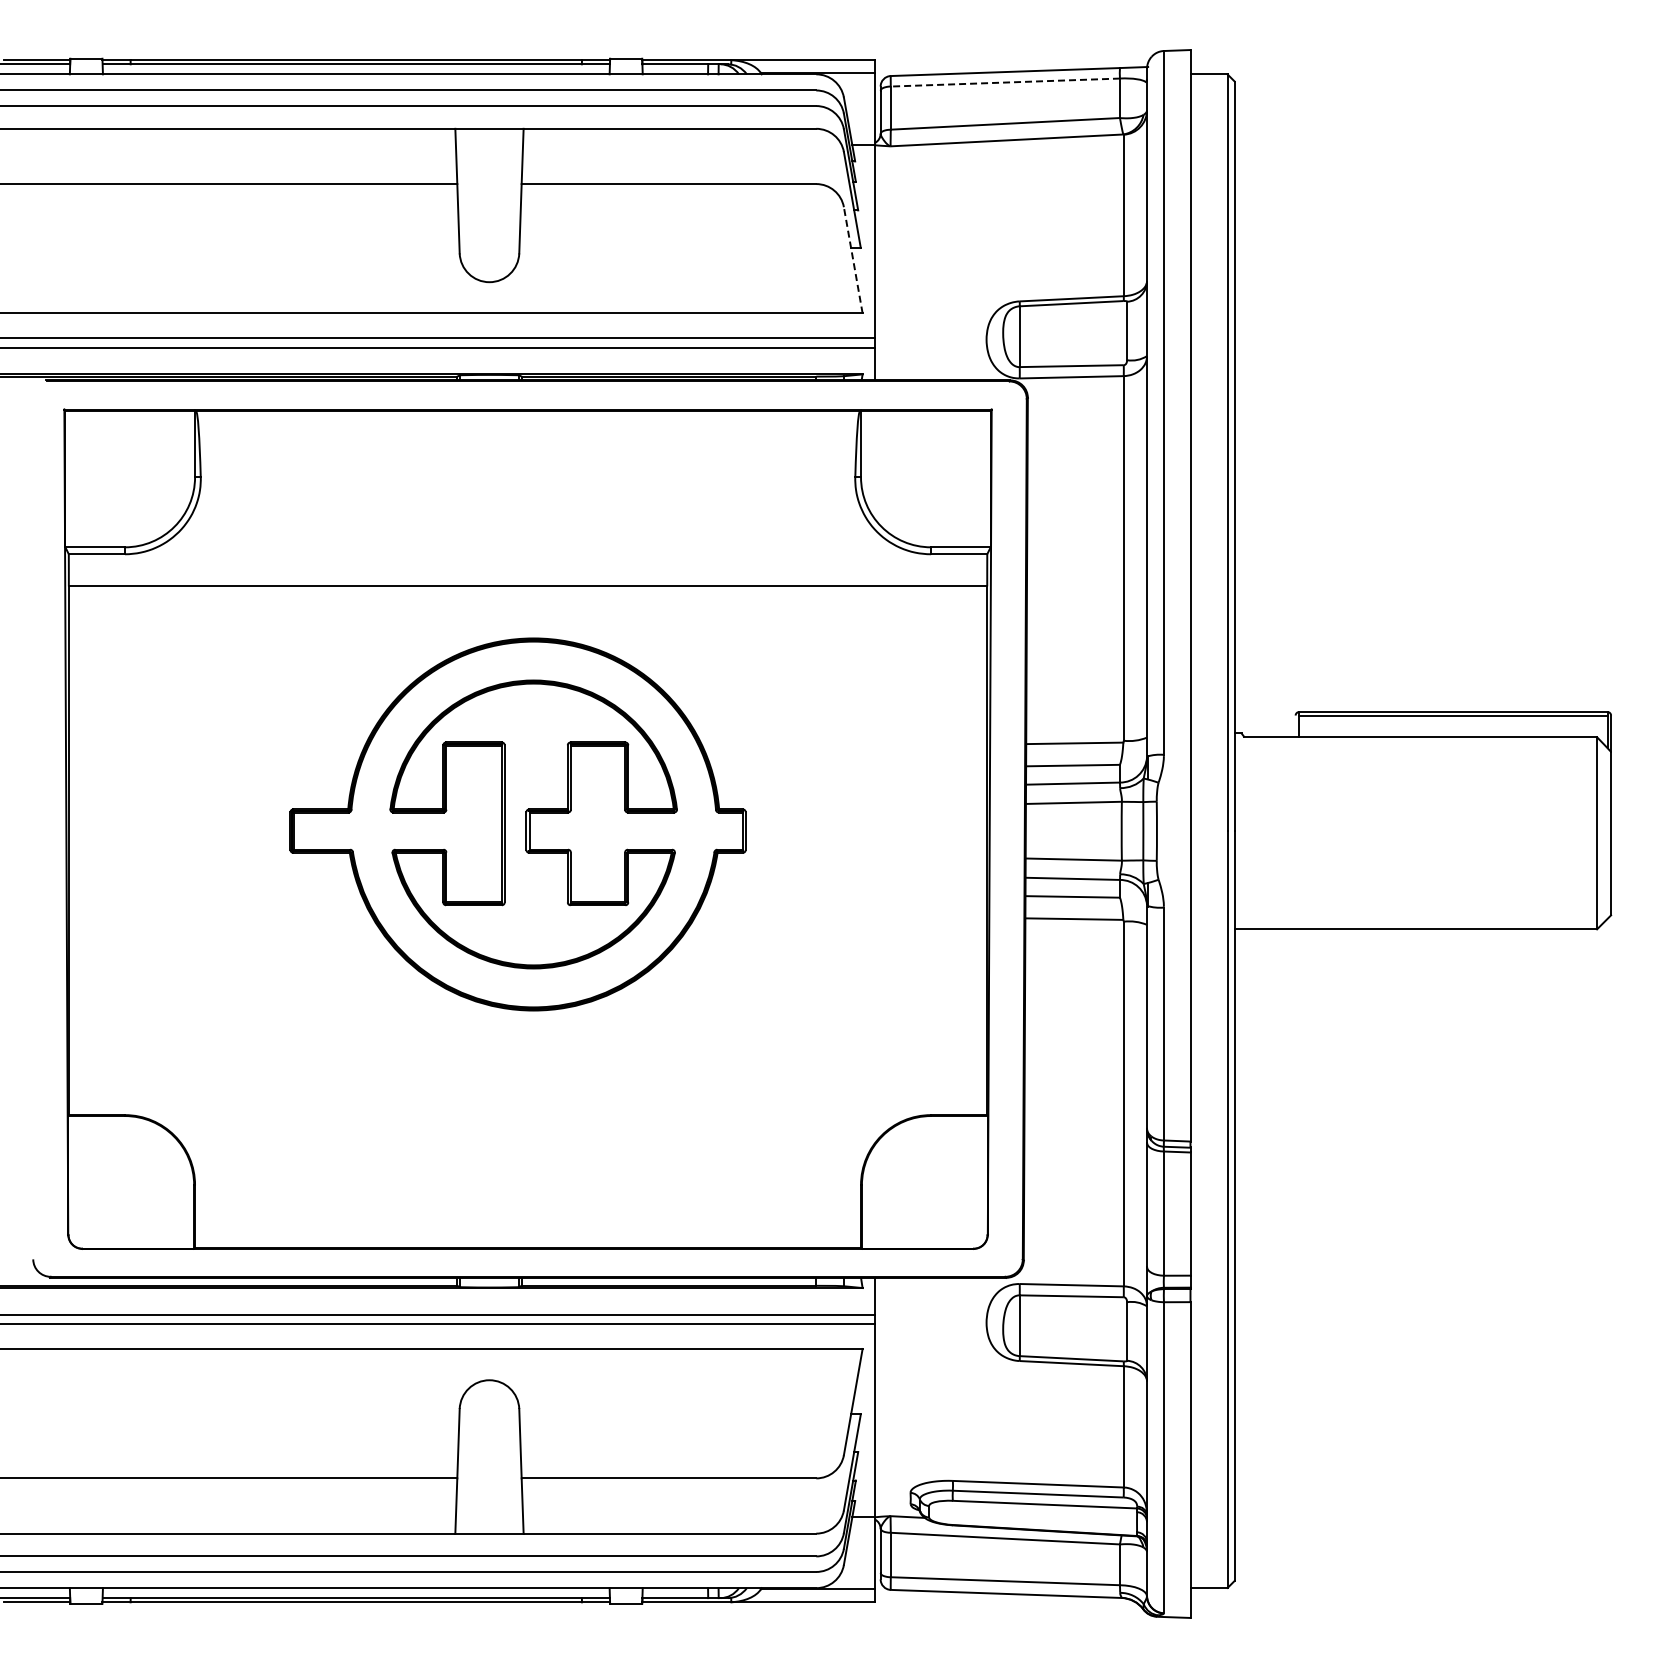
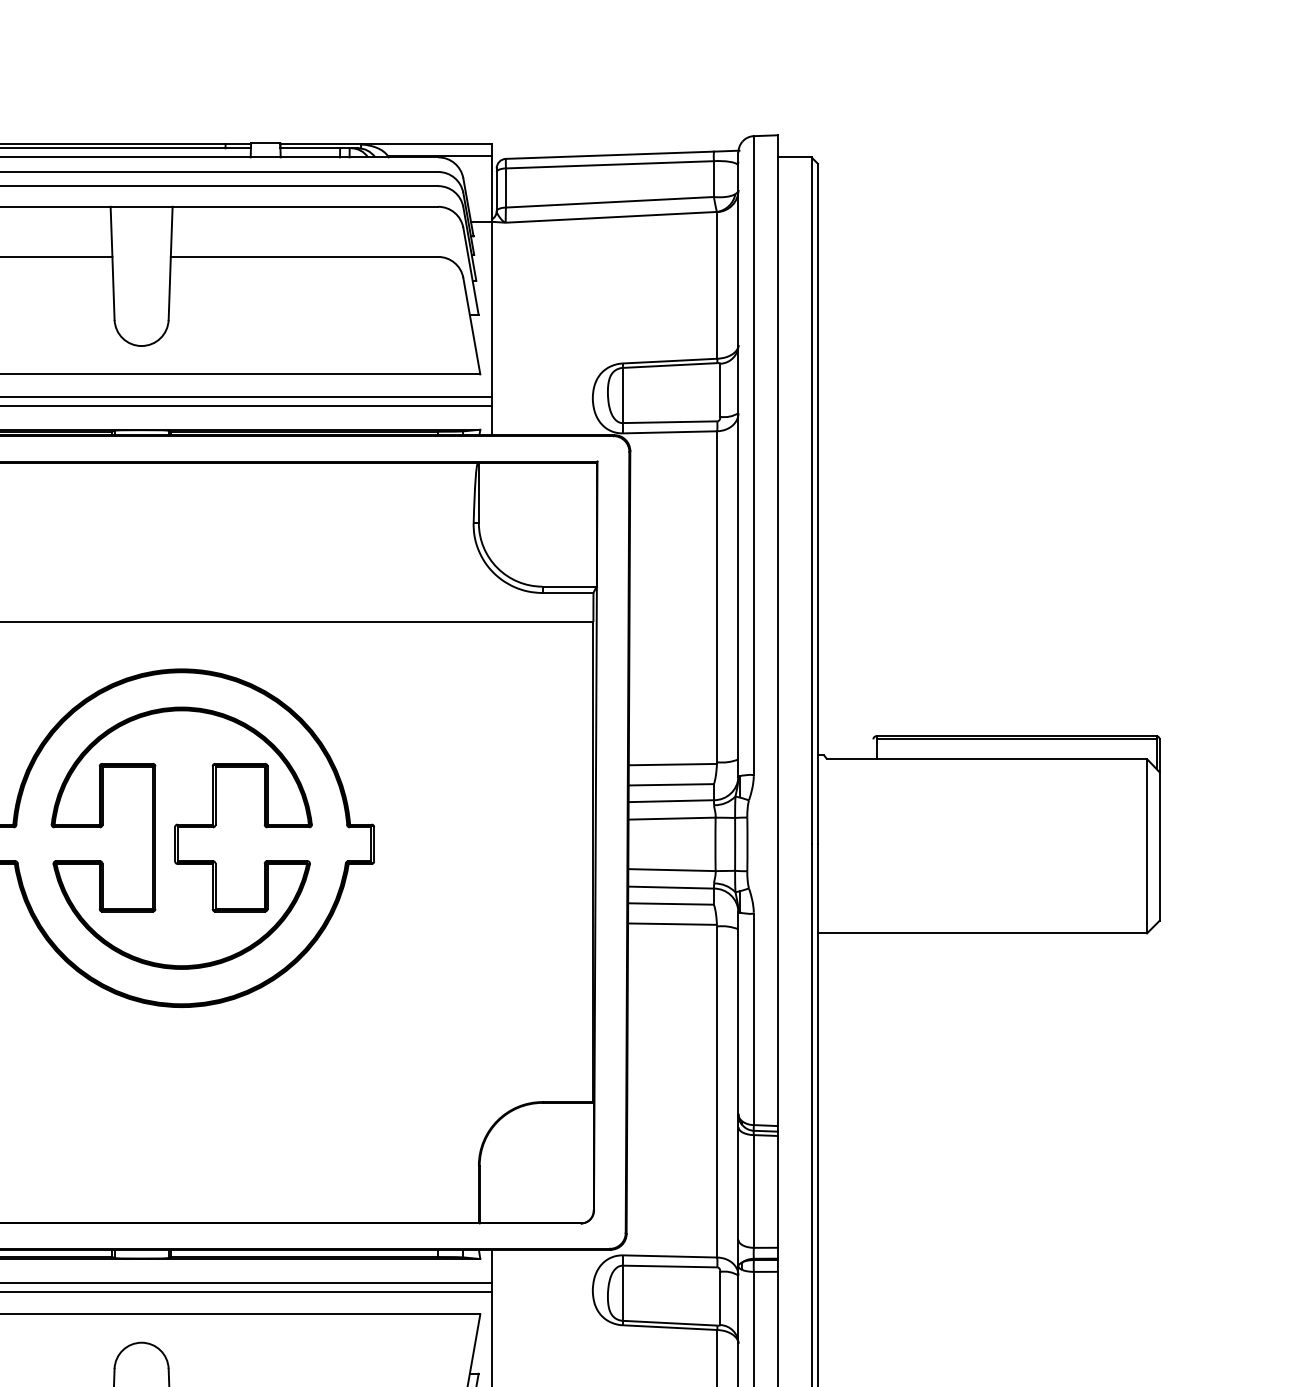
line: (1005, 82) -> (610, 164), dashed -> solid
line: (853, 260) -> (472, 326), dashed -> solid

